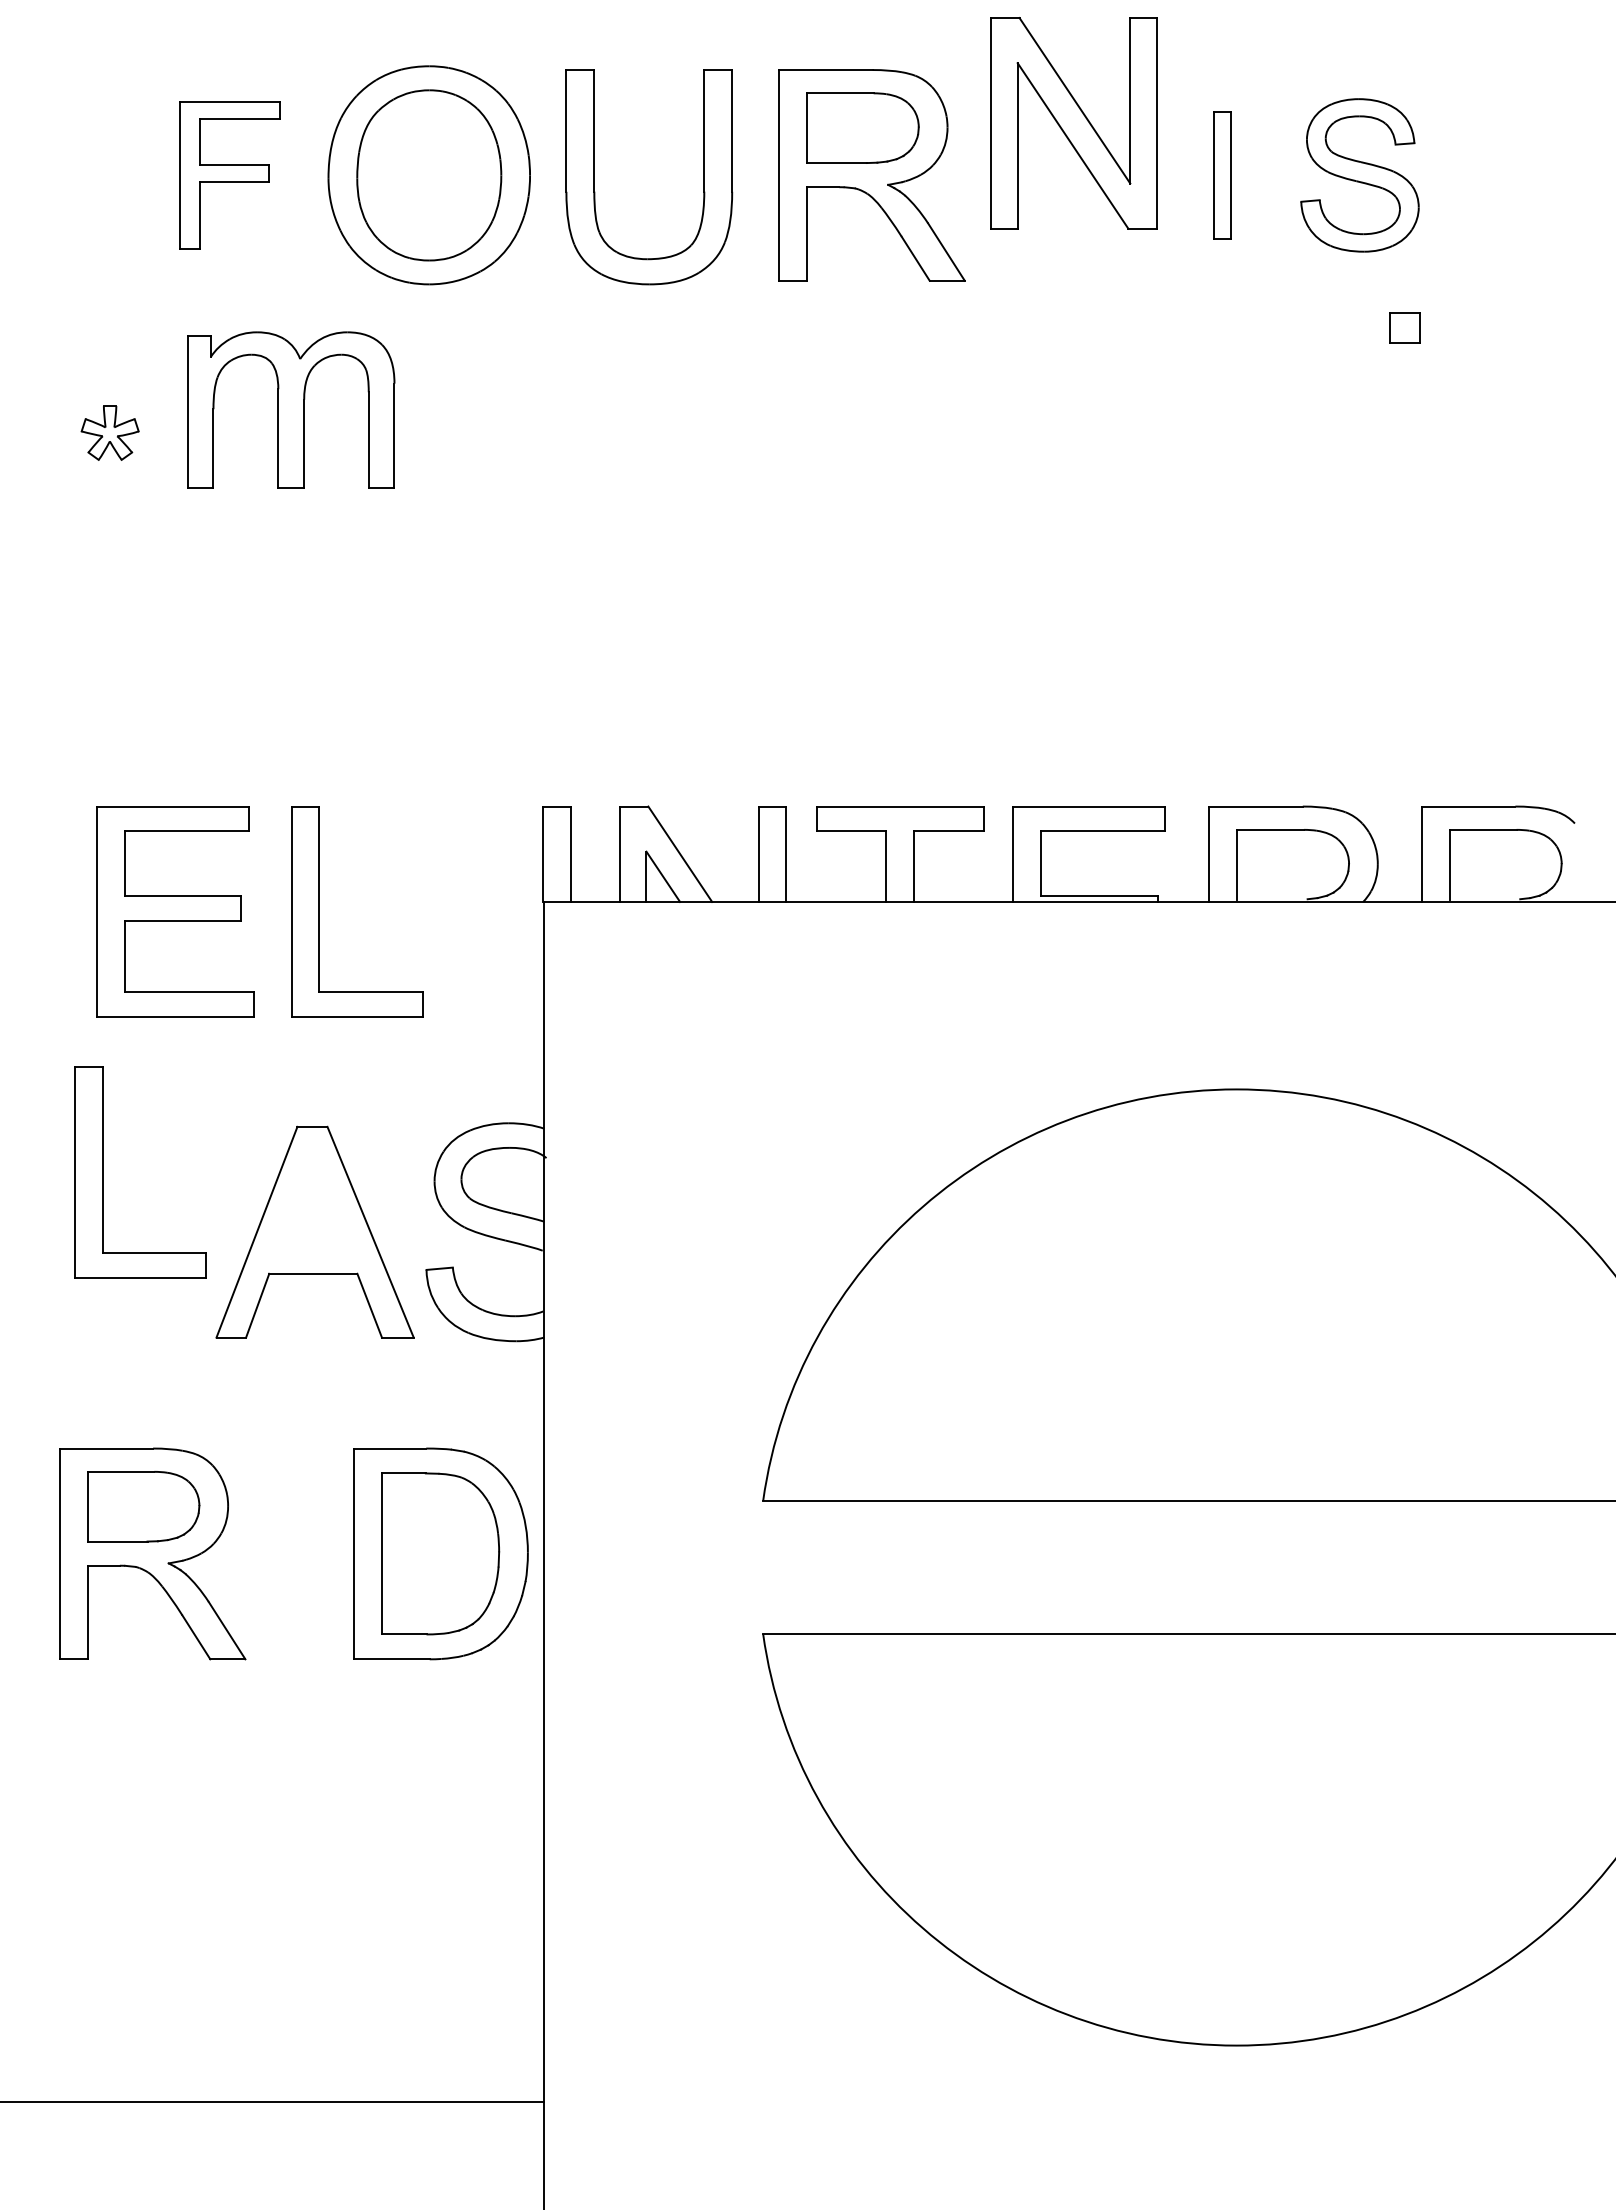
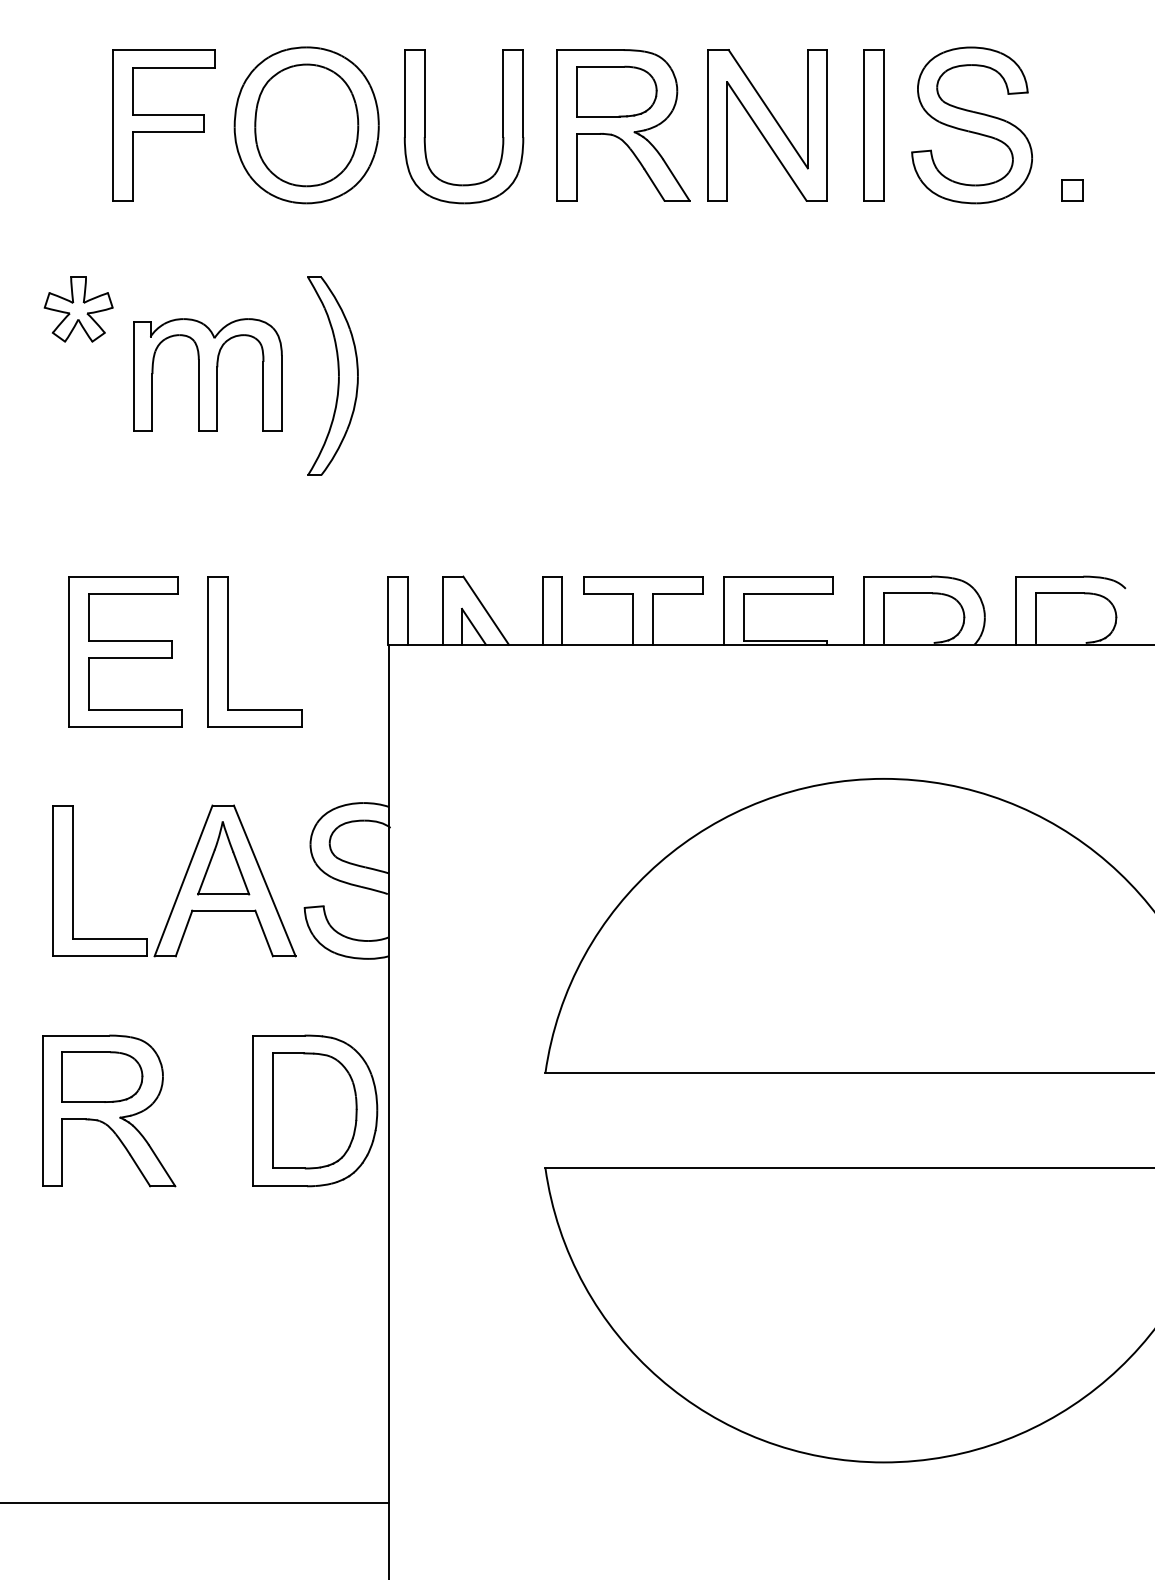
part: (1073, 123) -> (767, 125), moved
part: (229, 175) -> (163, 125), size x1.43
part: (1222, 175) -> (873, 125), size x1.67
part: (1359, 175) -> (971, 125), size x1.43
part: (1404, 327) -> (1072, 189), moved
part: (291, 409) -> (208, 374), moved
part: (109, 432) -> (78, 309), size x1.67
part: (473, 525) -> (338, 375), added
part: (103, 1172) -> (73, 881), moved
part: (312, 1200) -> (223, 858), added

